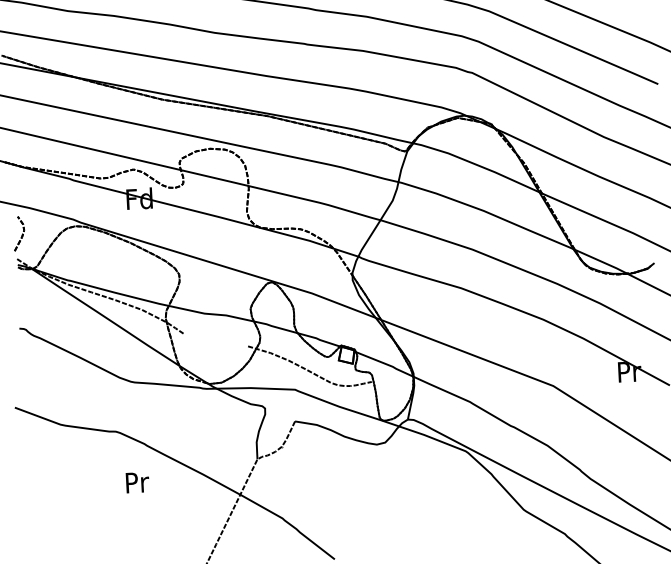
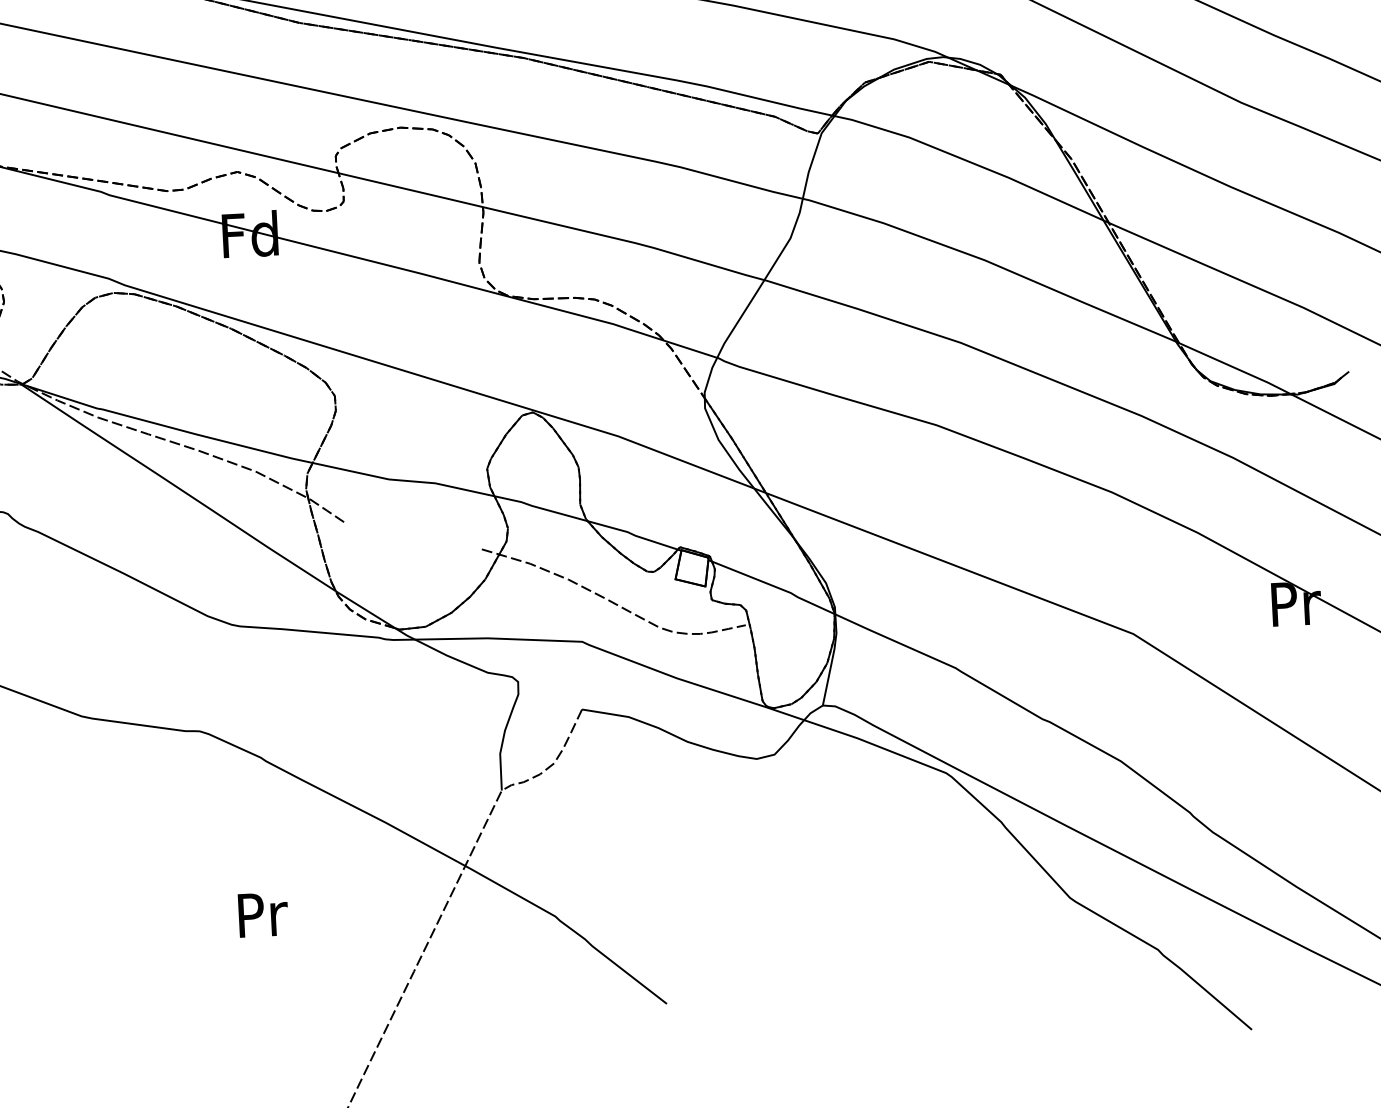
text: (137, 482) -> (262, 914), moved

